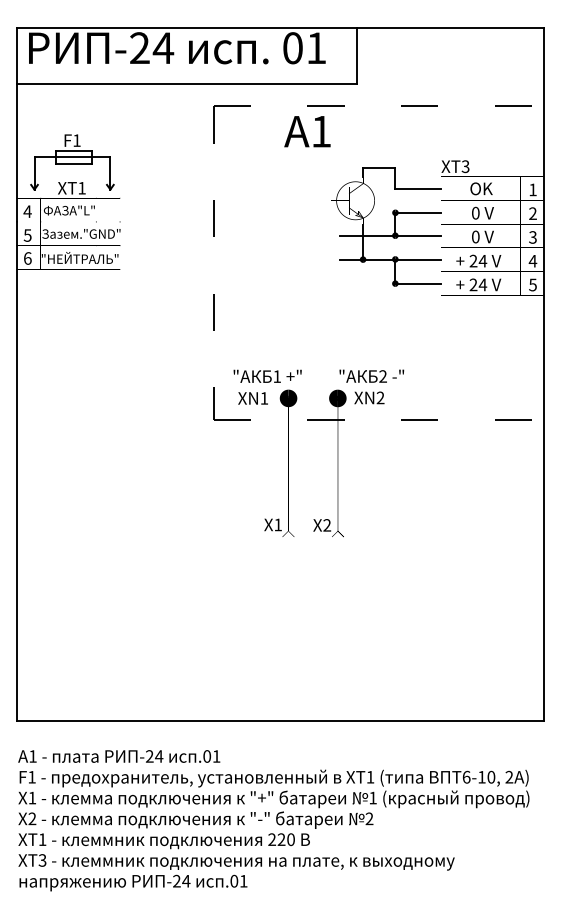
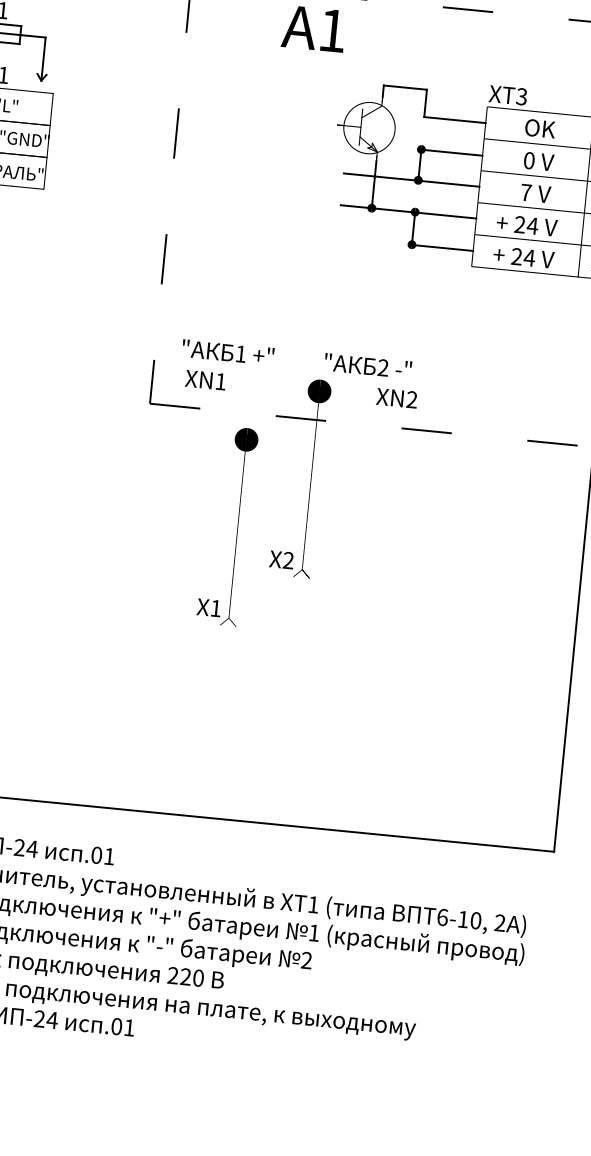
text: (475, 236) -> (525, 191), 0 -> 7
text: (369, 397) -> (397, 397), moved
part: (288, 462) -> (238, 525), moved

